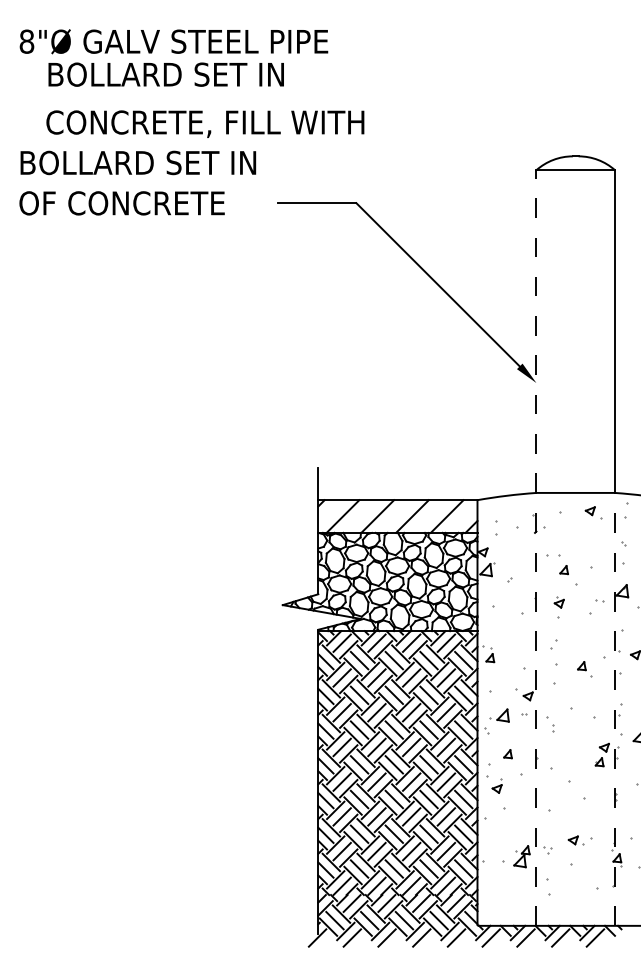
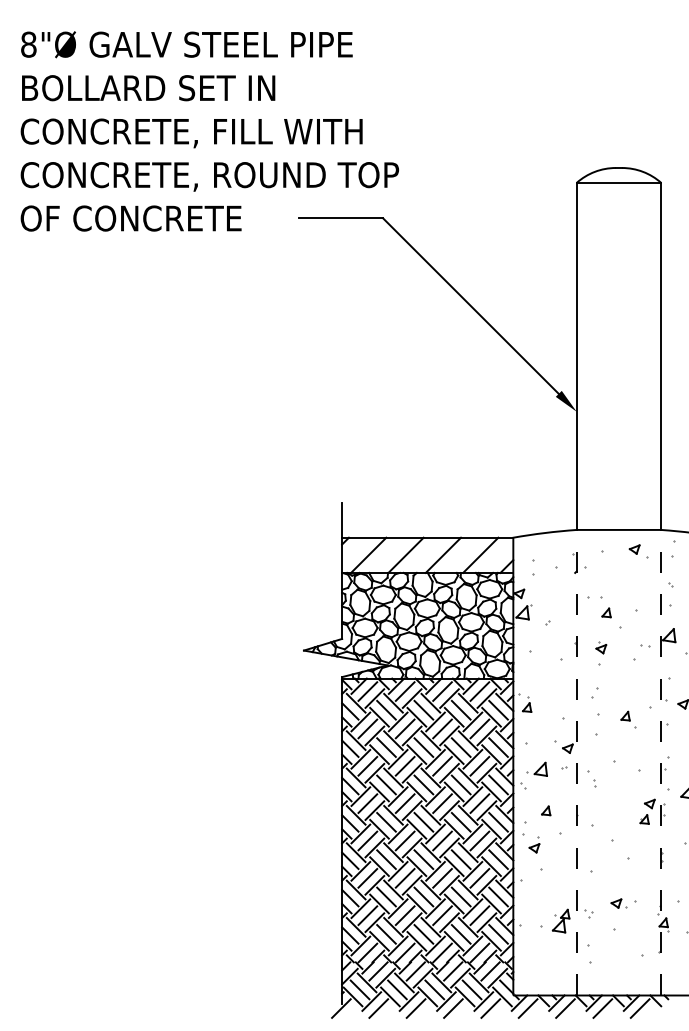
text: (166, 74) -> (148, 88), moved
text: (205, 124) -> (191, 133), moved
text: (194, 164) -> (209, 176), BOLLARD SET IN -> CONCRETE, ROUND TOP
line: (536, 331) -> (576, 356), dashed -> solid

